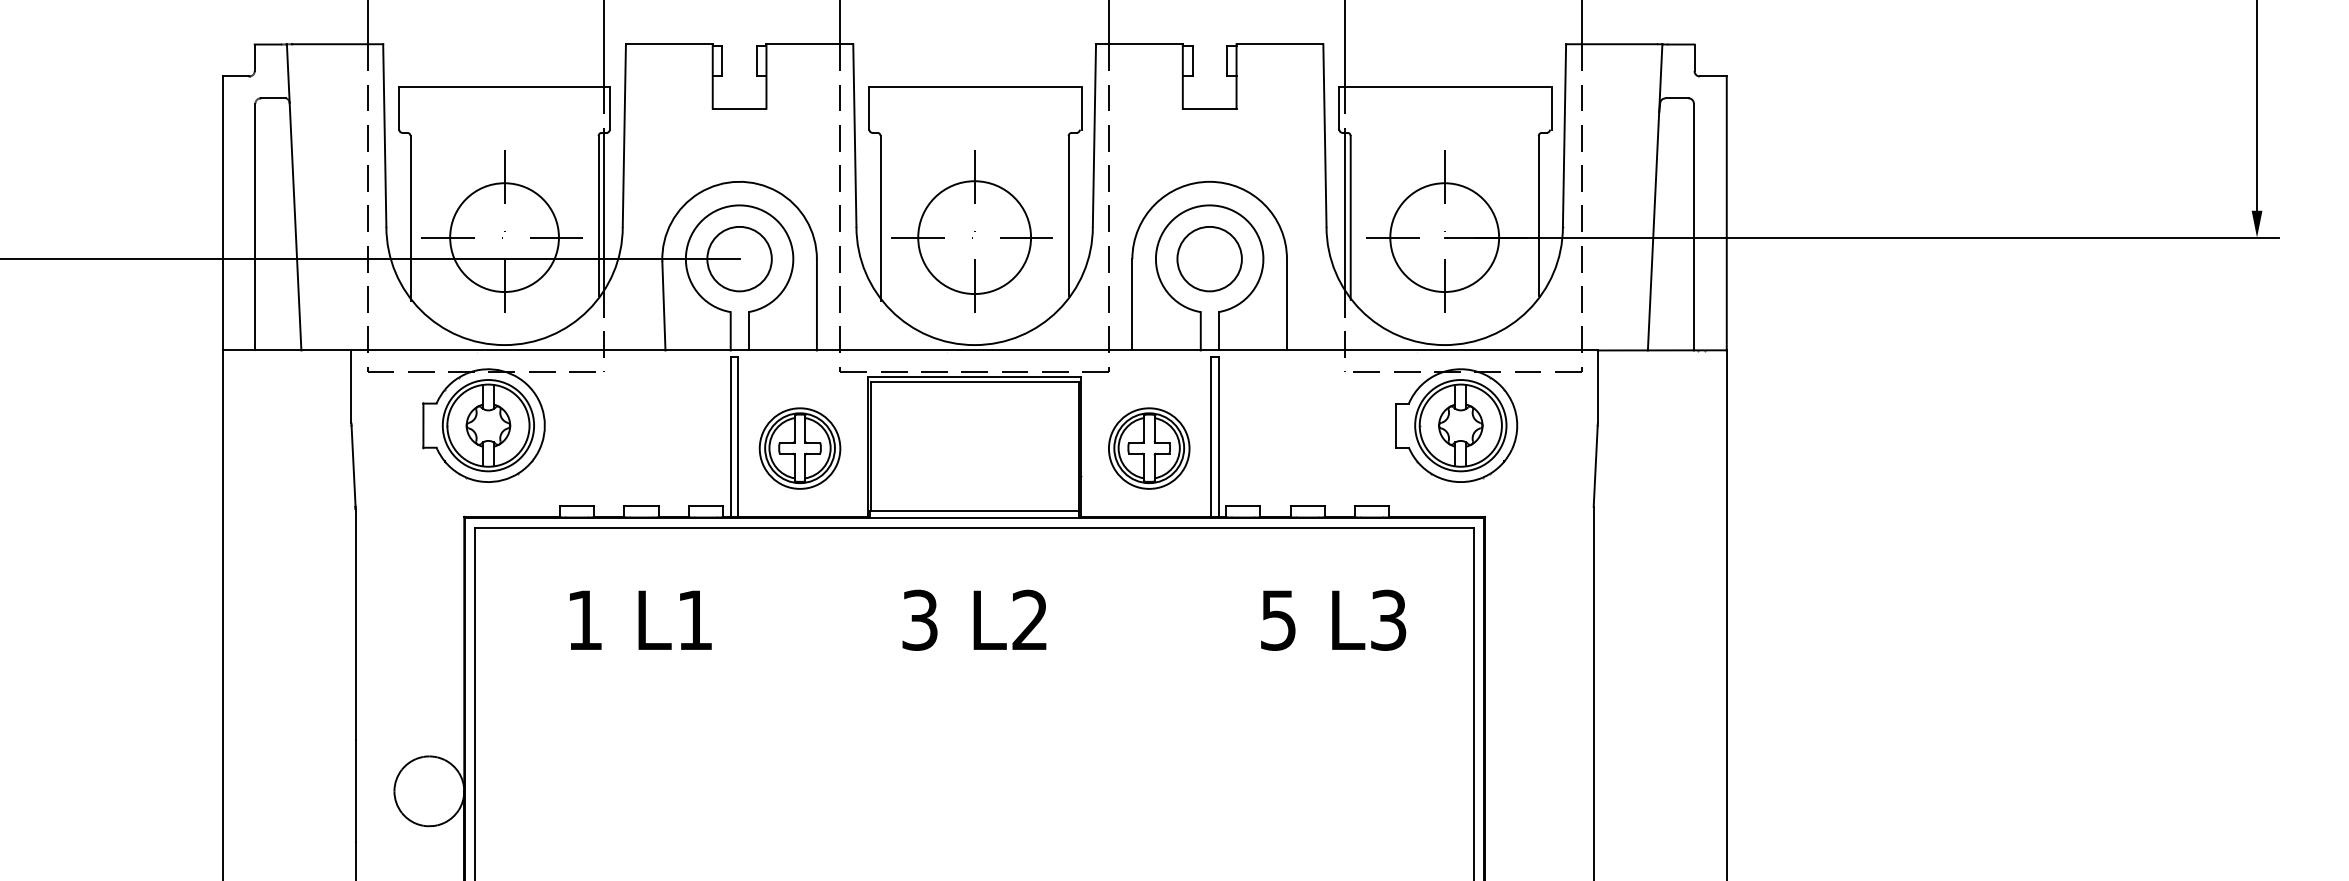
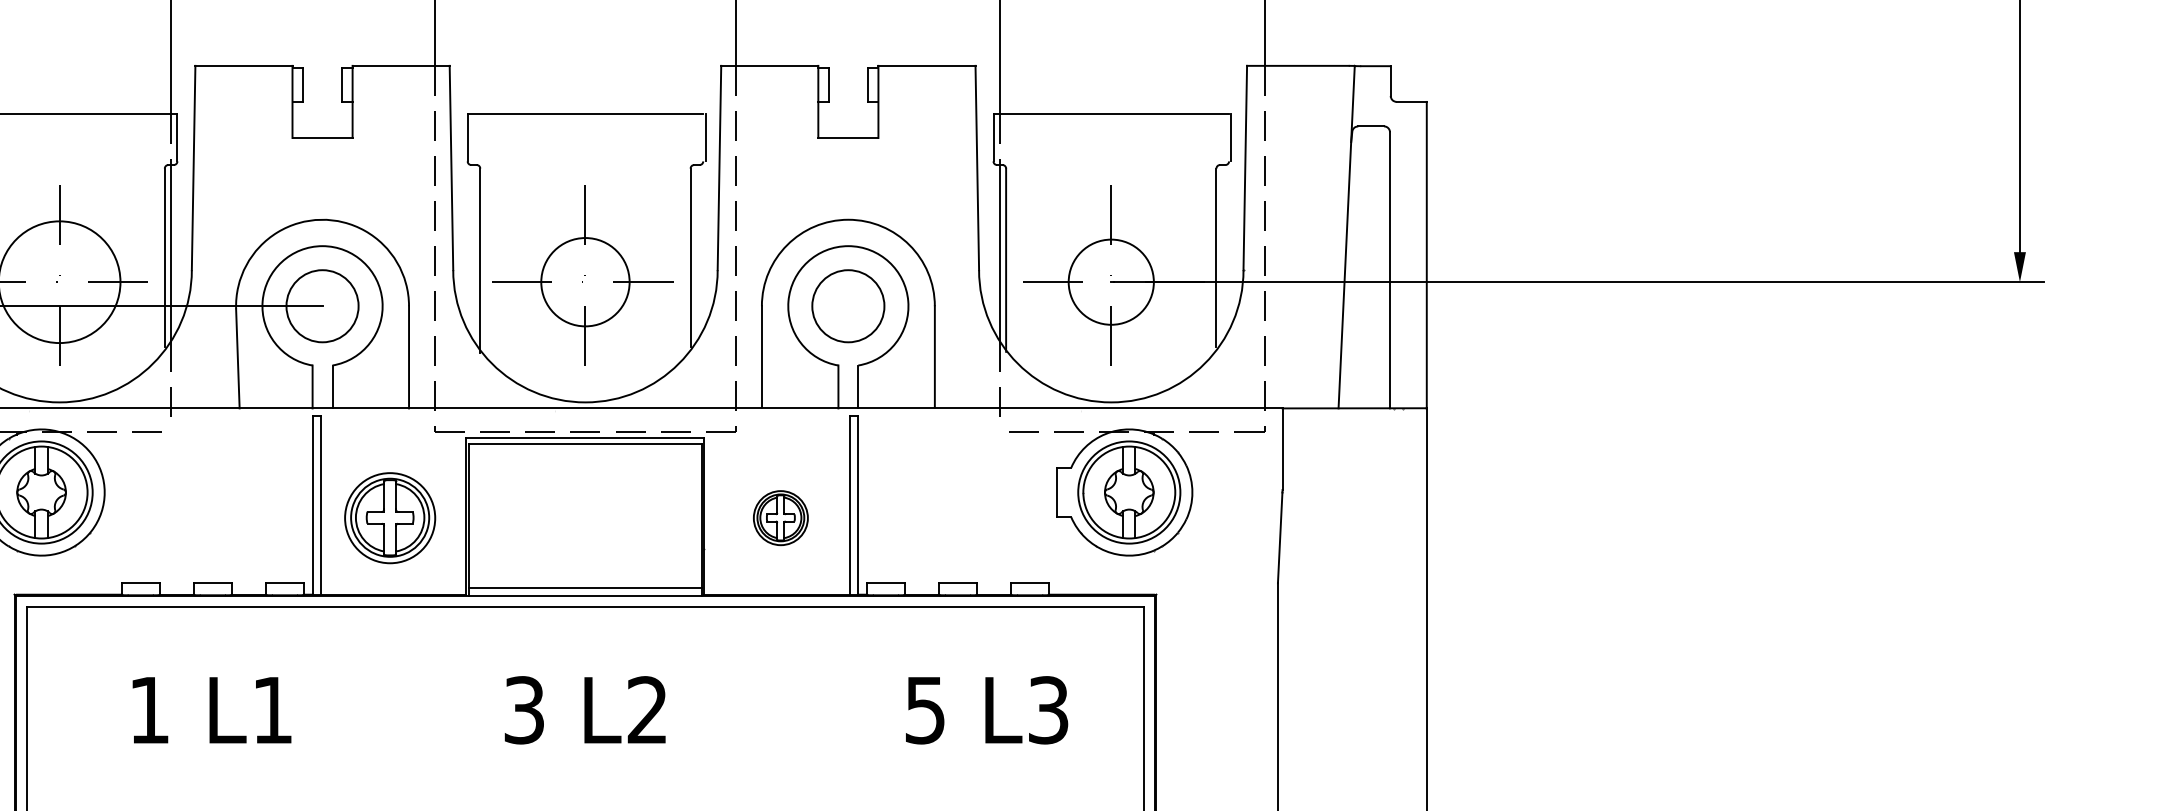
circle: (974, 237) -> (585, 282), size x0.7
circle: (1444, 237) -> (1111, 282), size x0.7
part: (1149, 448) -> (781, 518), size x0.6

